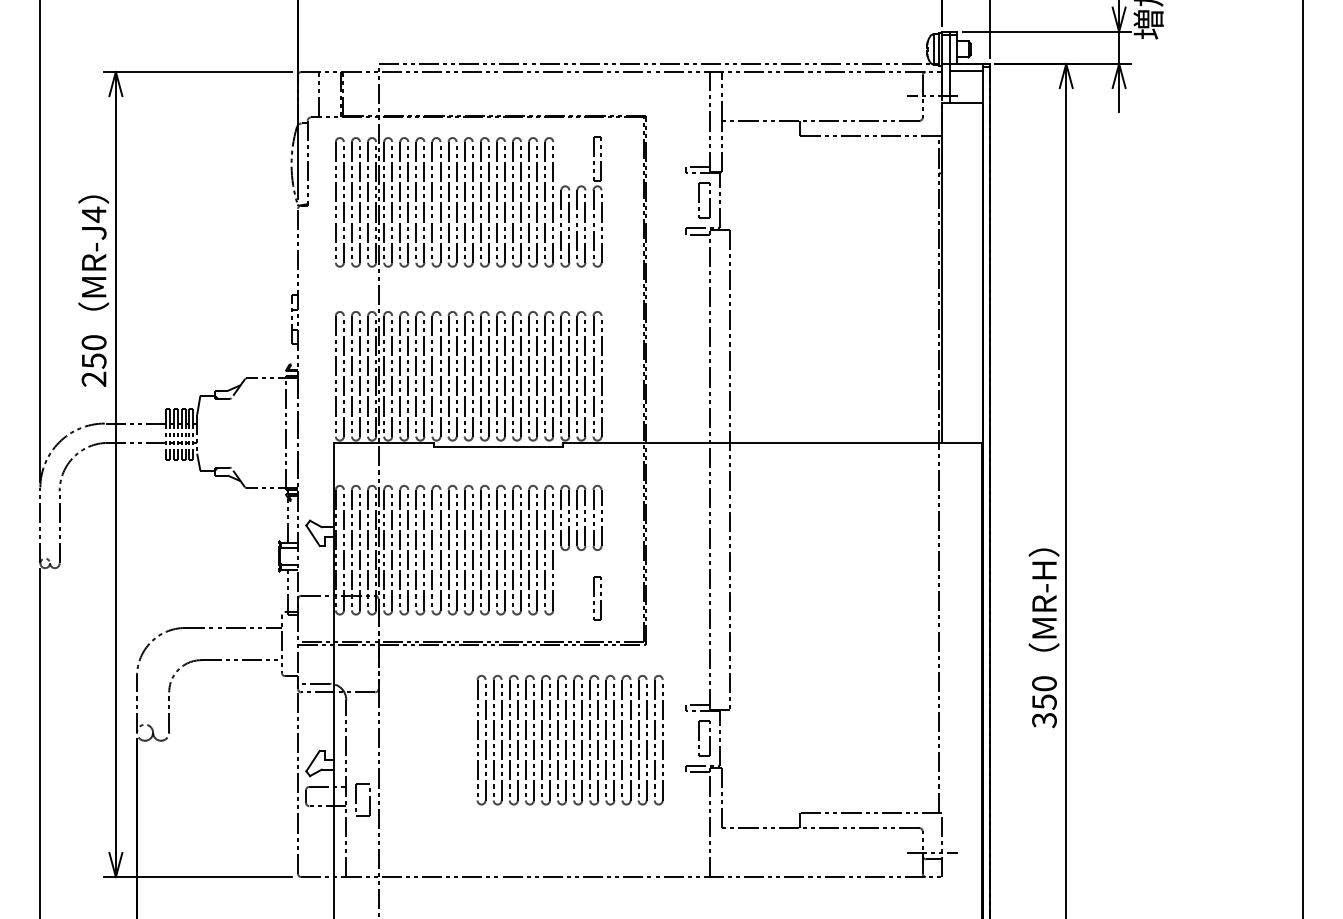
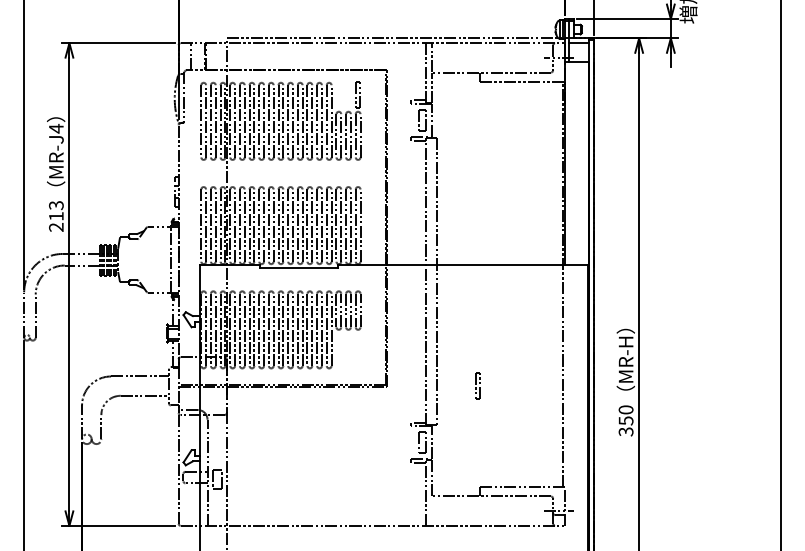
text: (94, 352) -> (56, 211), 250 -> 213
part: (596, 597) -> (477, 385), moved
part: (569, 739) -> (341, 443), removed

